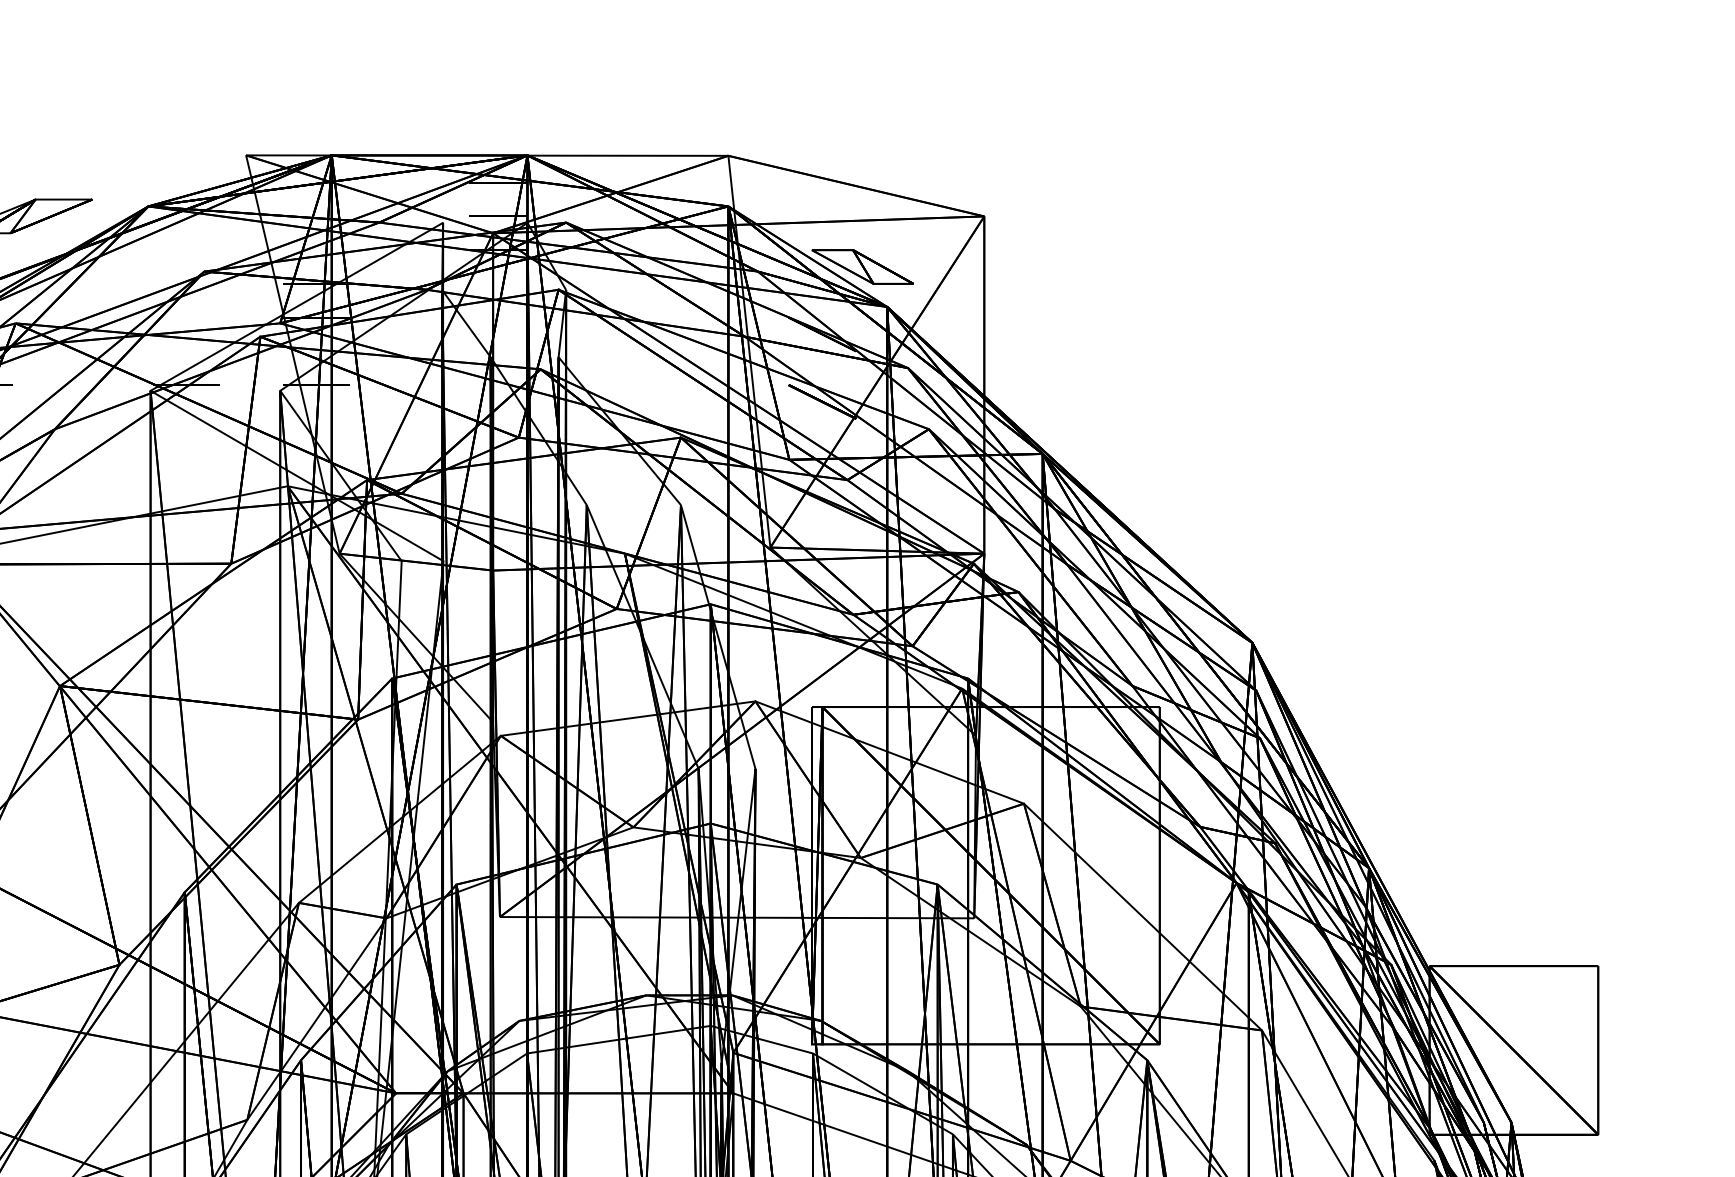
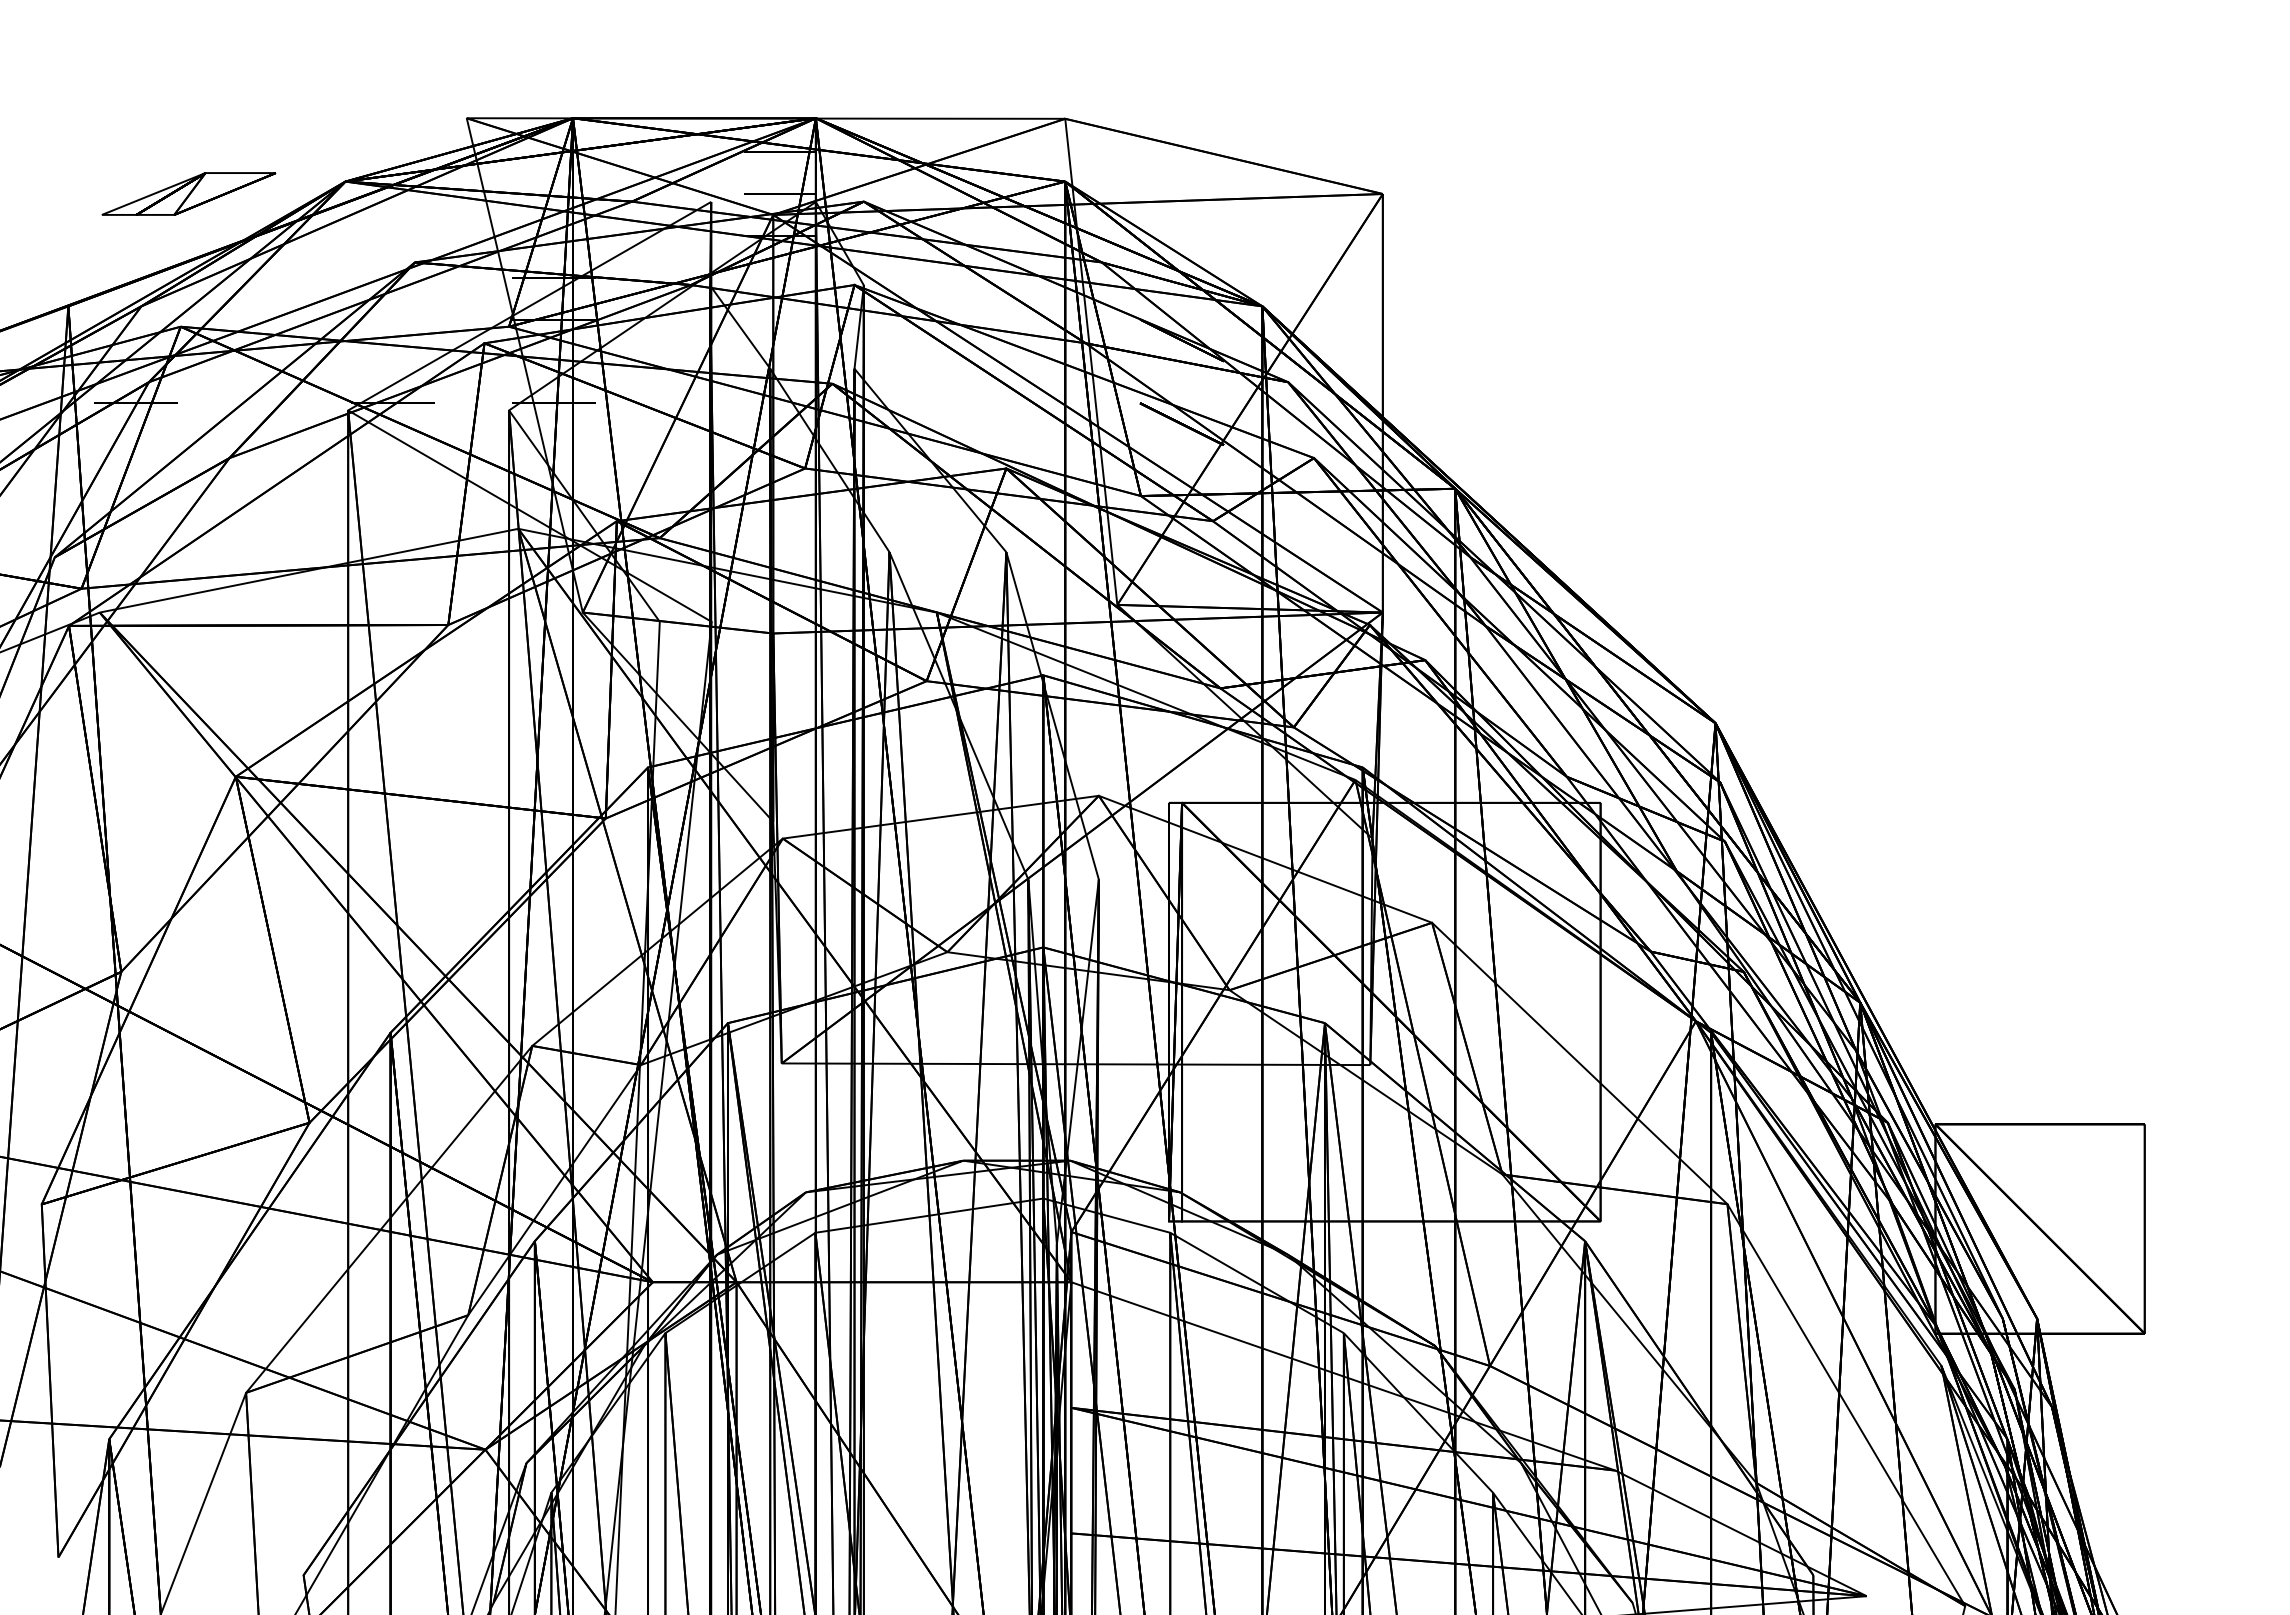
part: (862, 266) -> (1231, 256), removed

